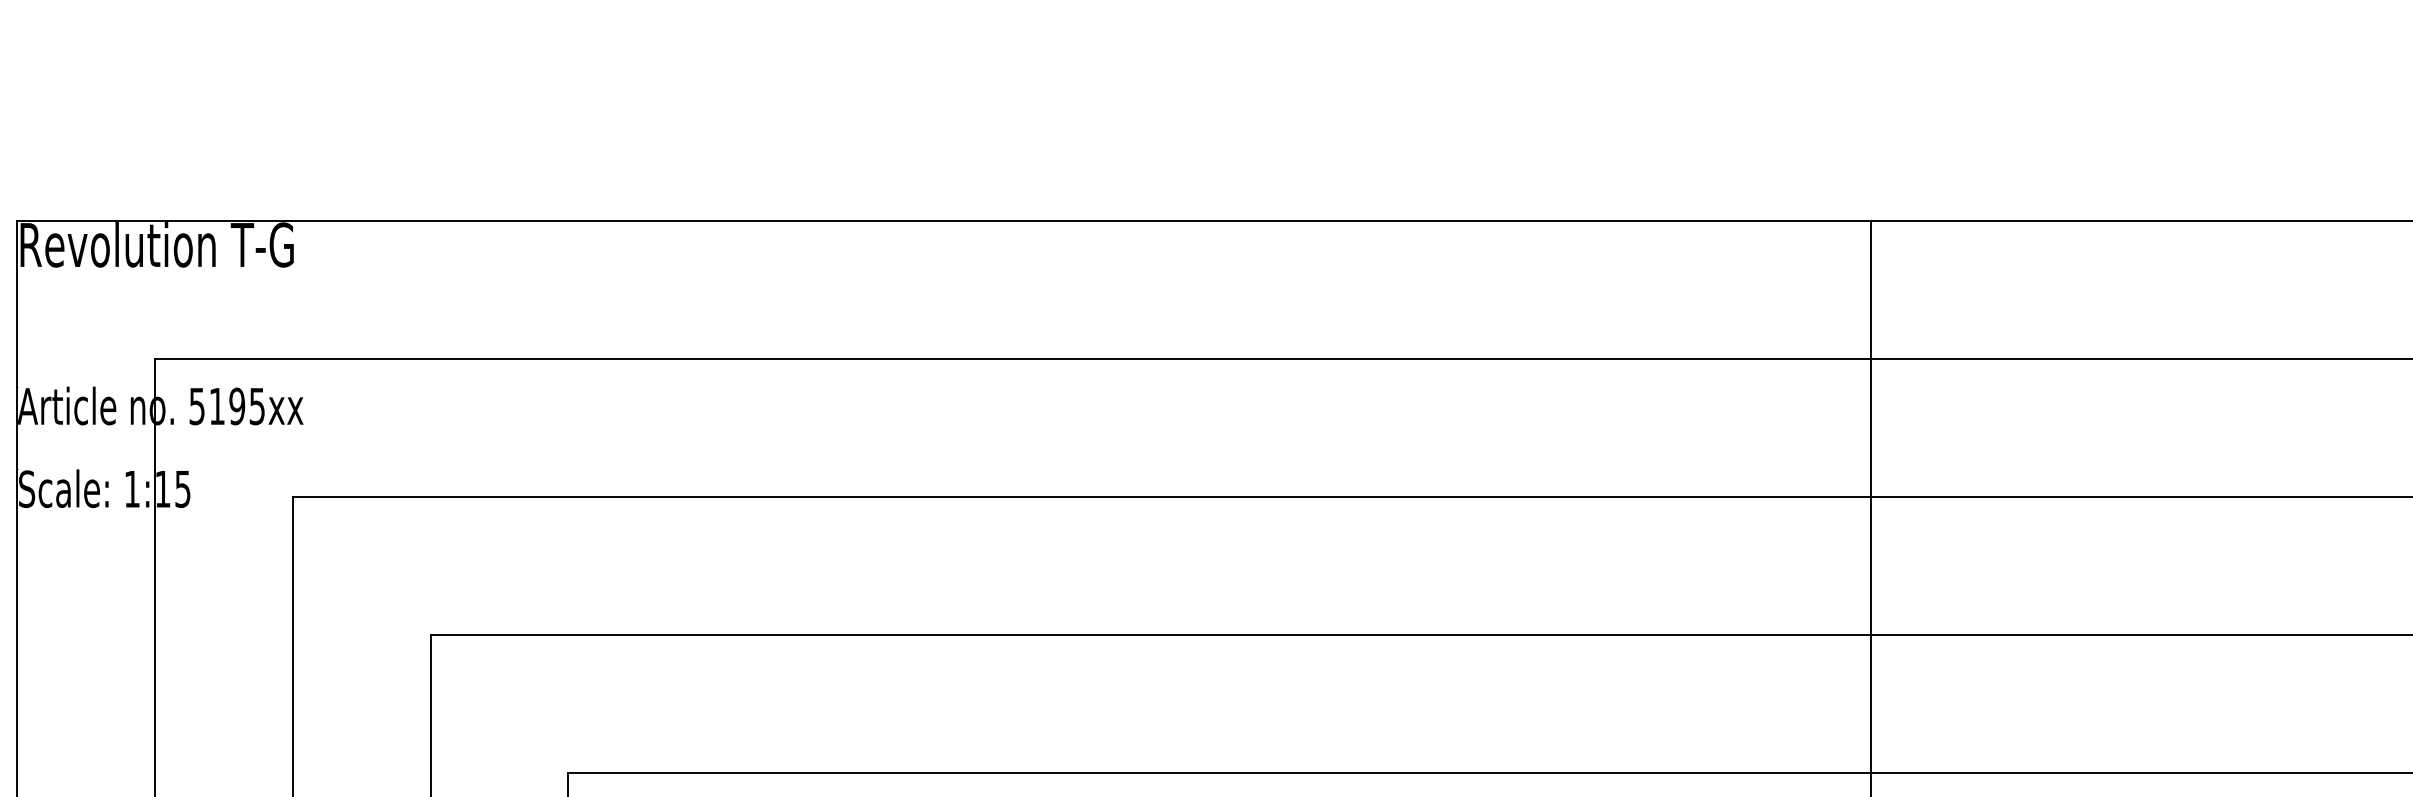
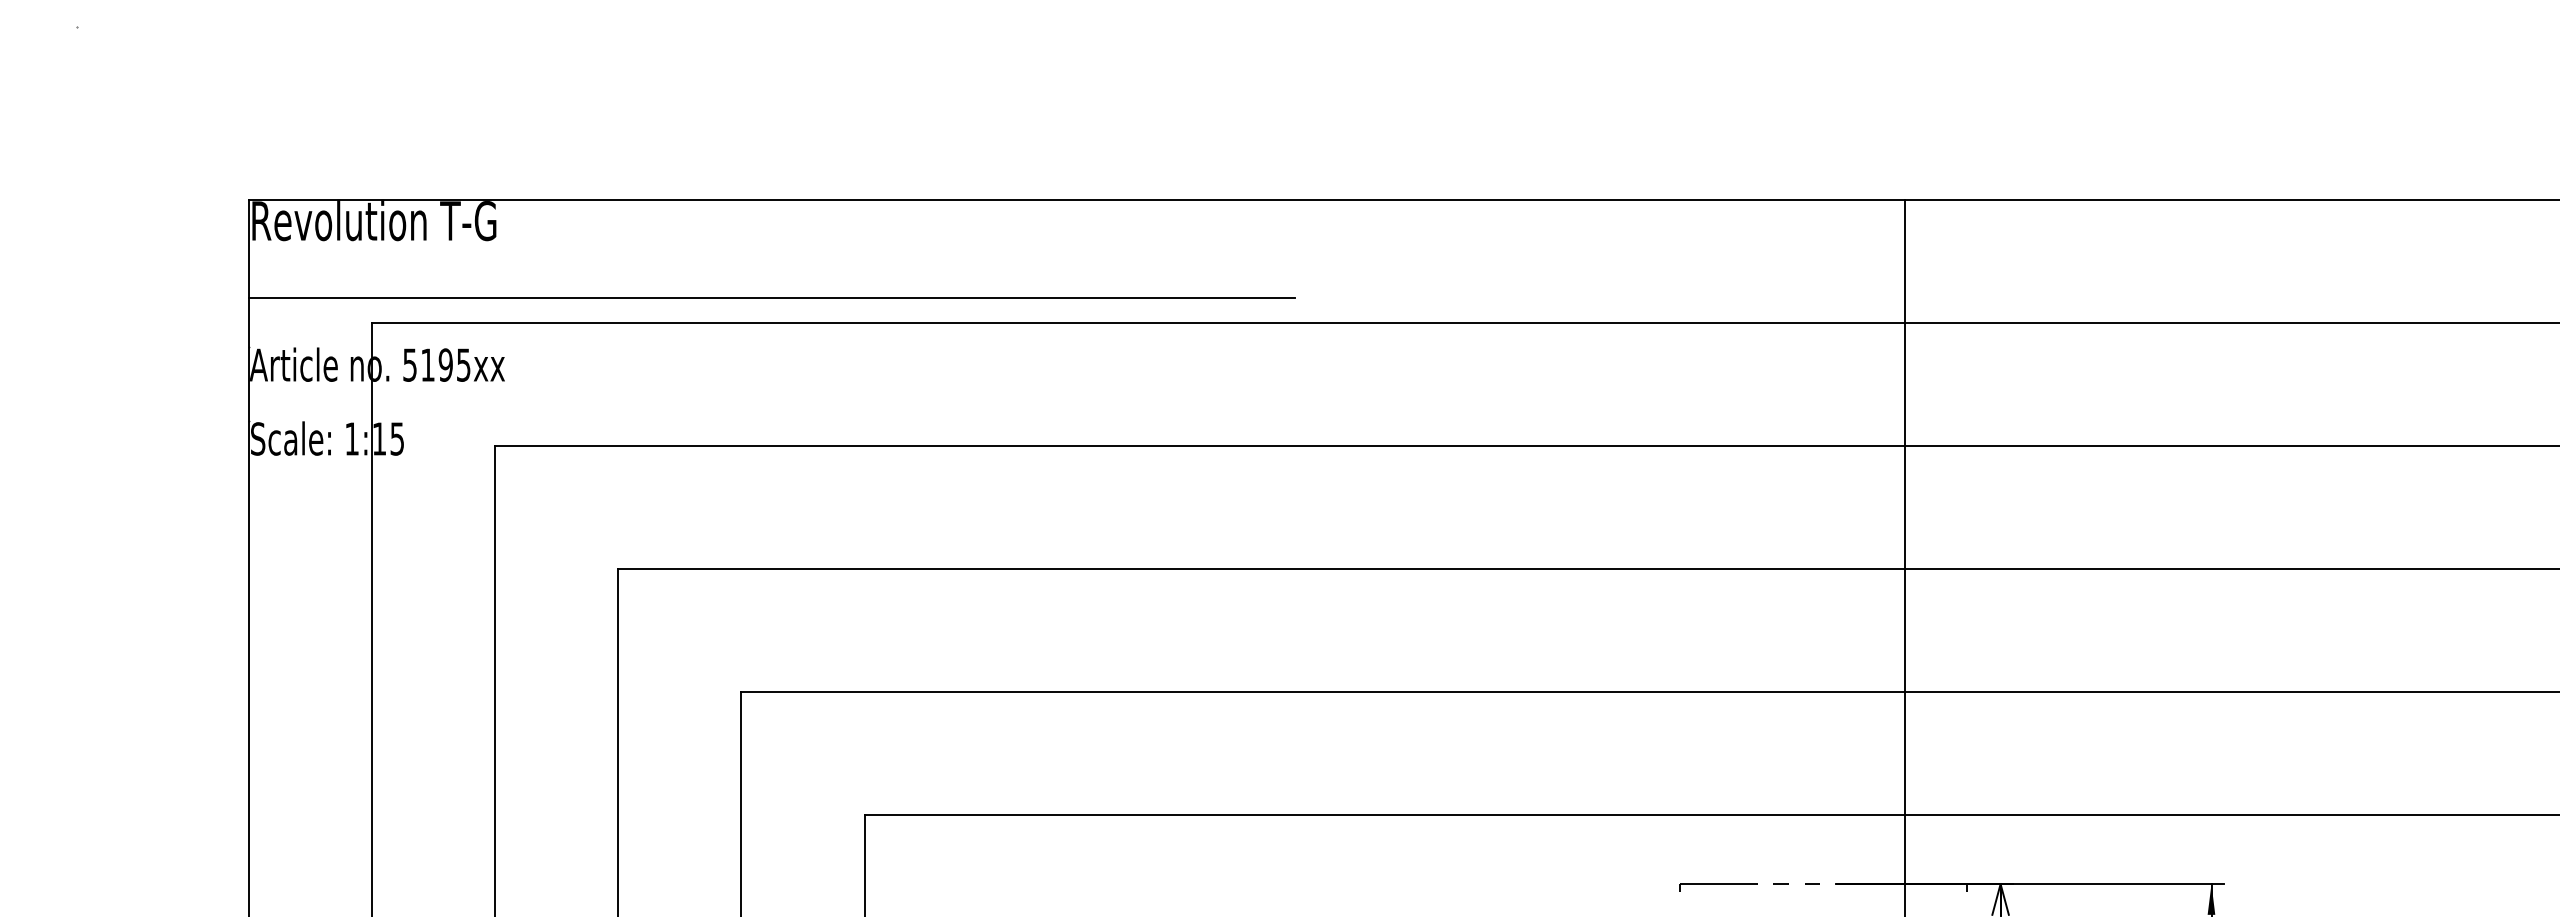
line: (603, 331) -> (772, 298), added

